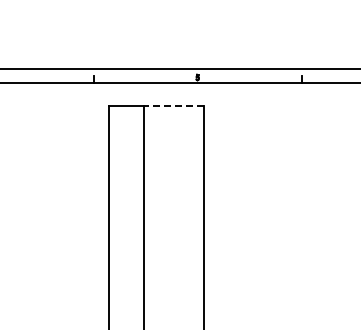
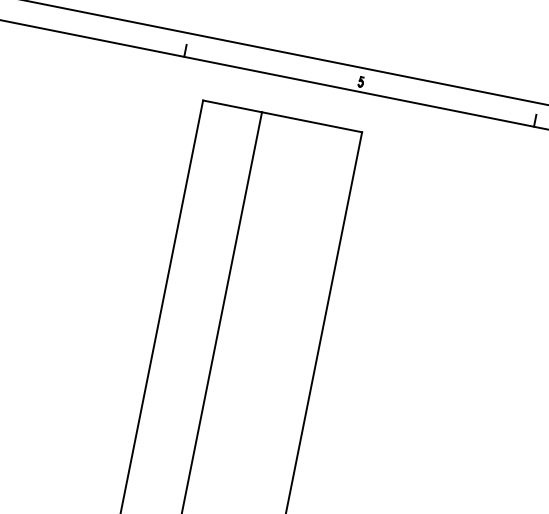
line: (174, 106) -> (312, 123), dashed -> solid

